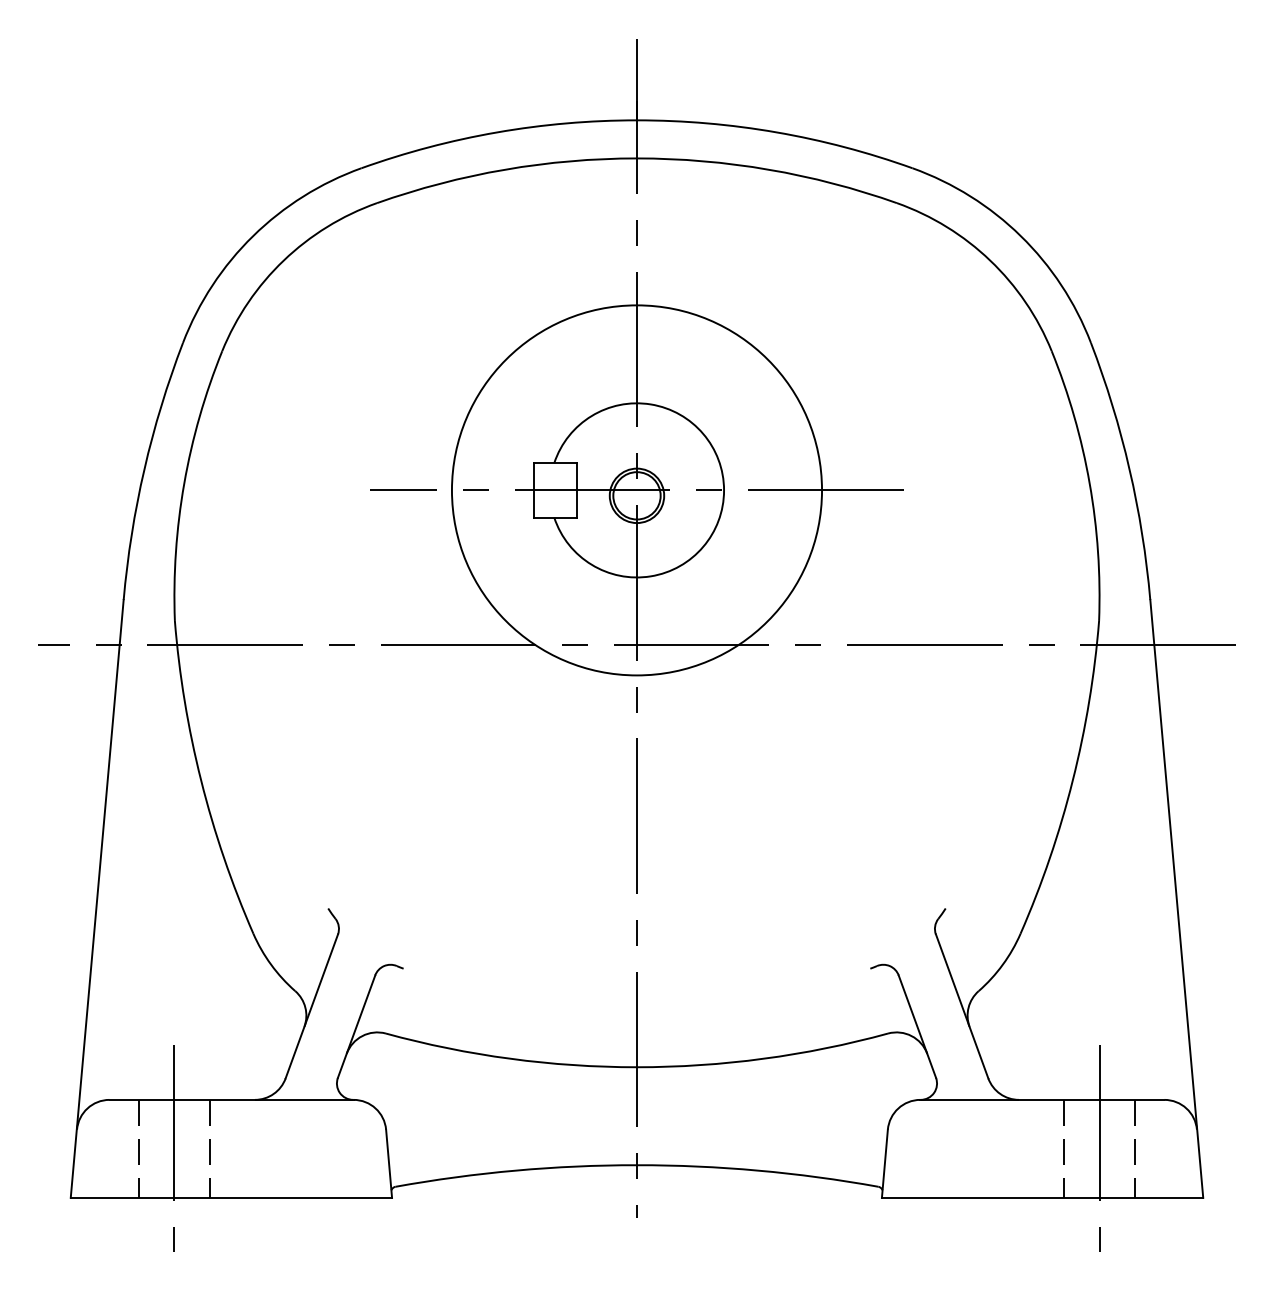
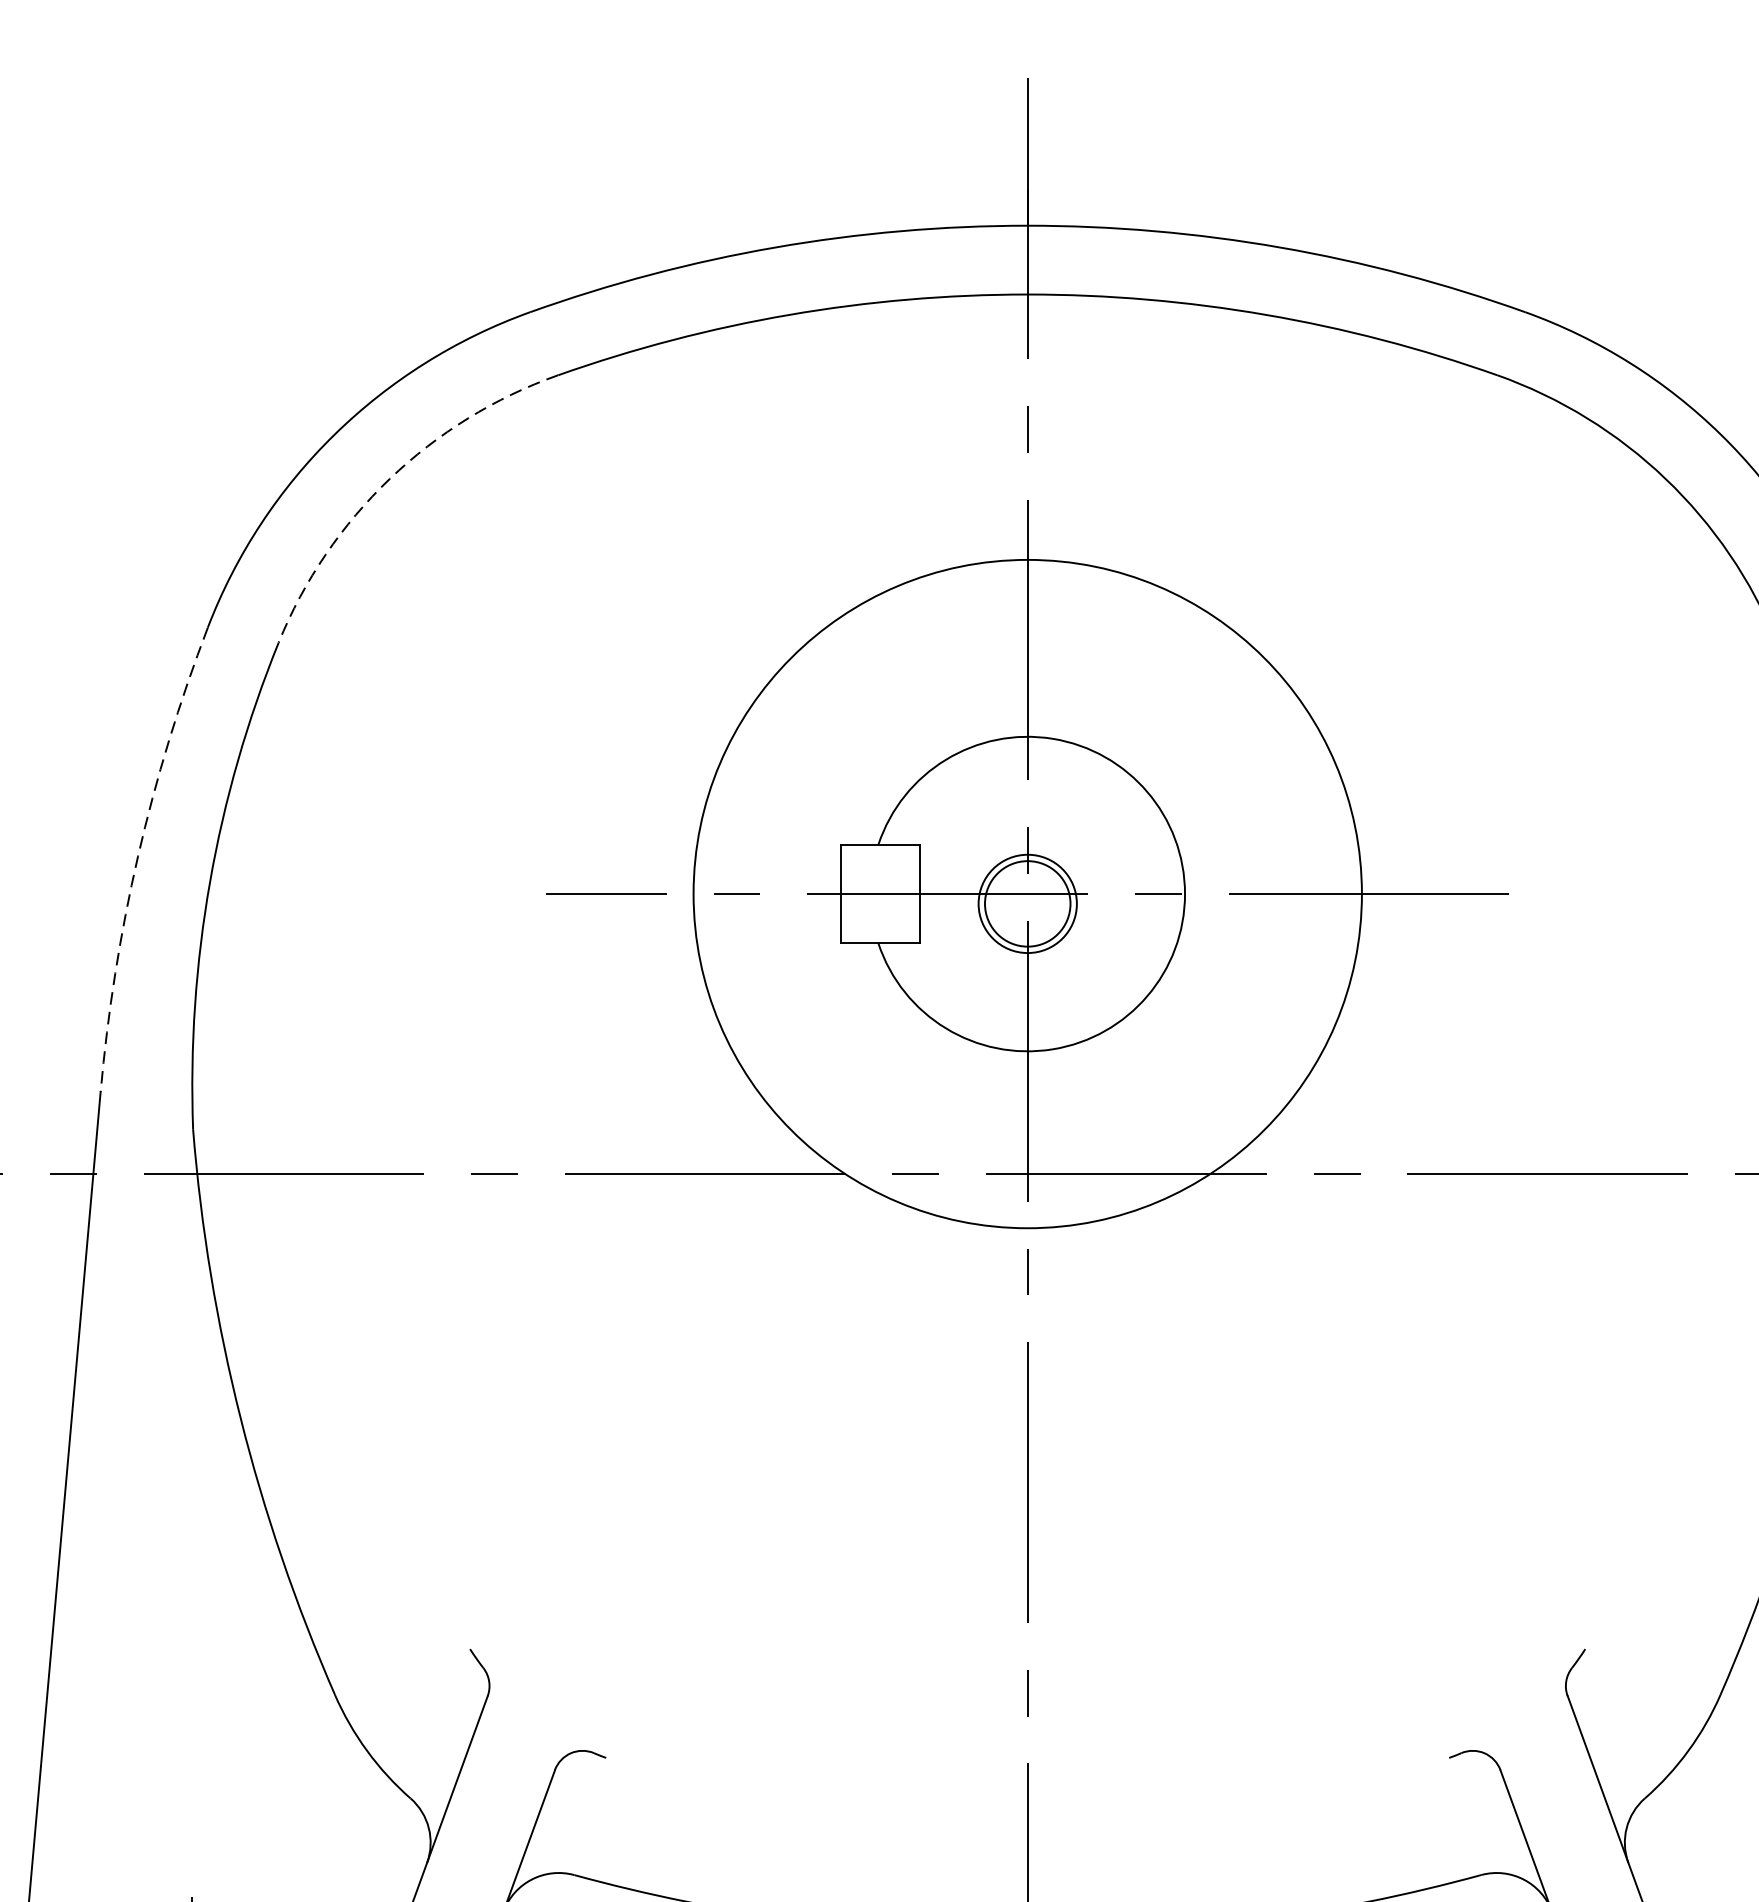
arc: (283, 260) -> (389, 478), solid -> dashed
arc: (144, 469) -> (138, 856), solid -> dashed

